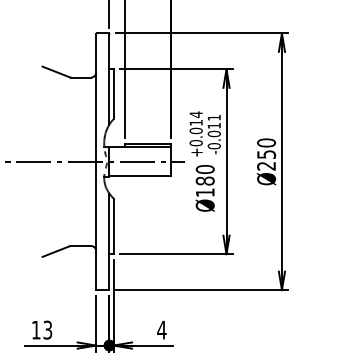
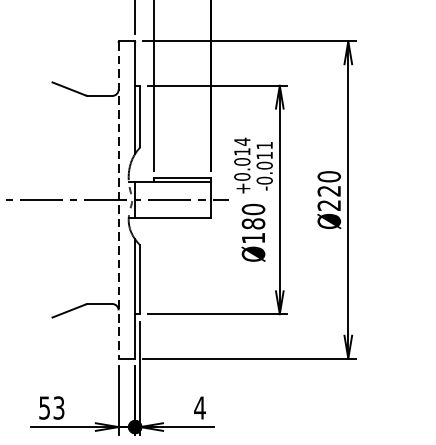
text: (266, 154) -> (329, 190), Ø250 -> Ø220
line: (96, 162) -> (119, 200), solid -> dashed
text: (35, 330) -> (43, 408), 13 -> 53

